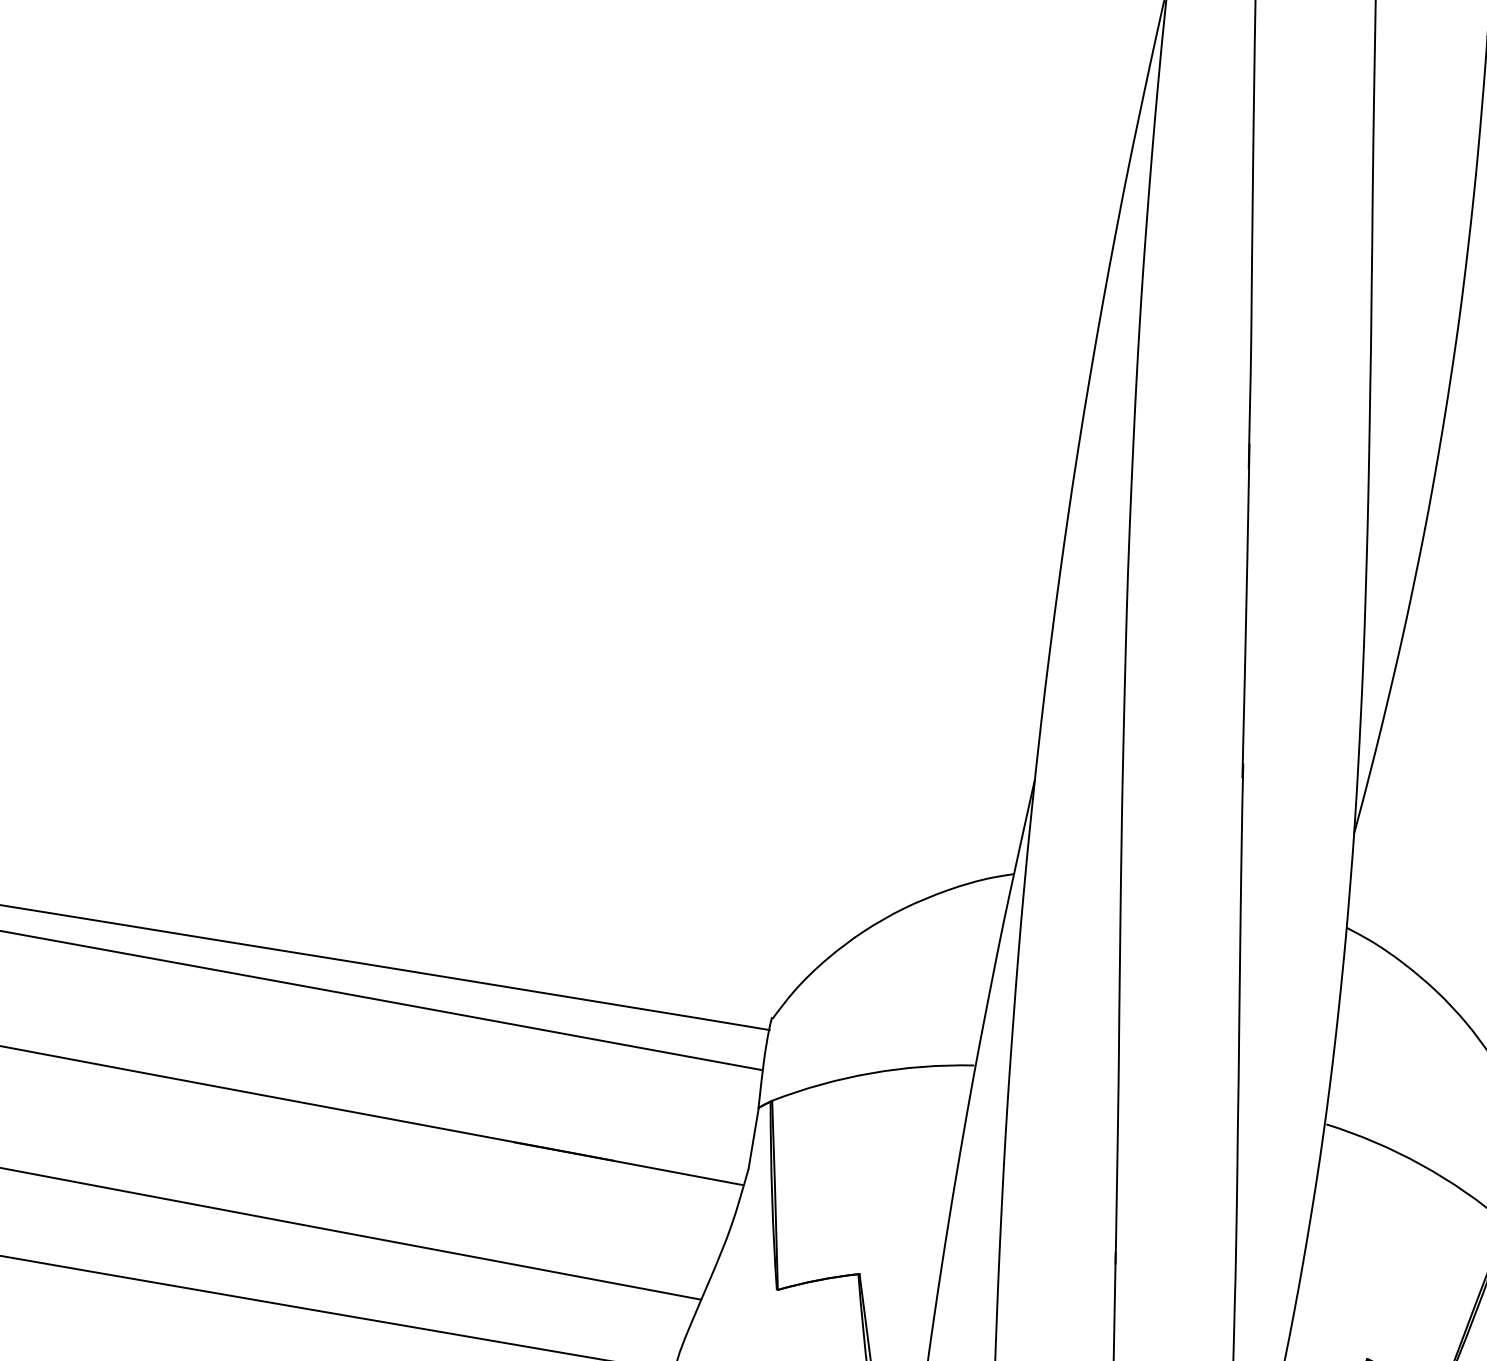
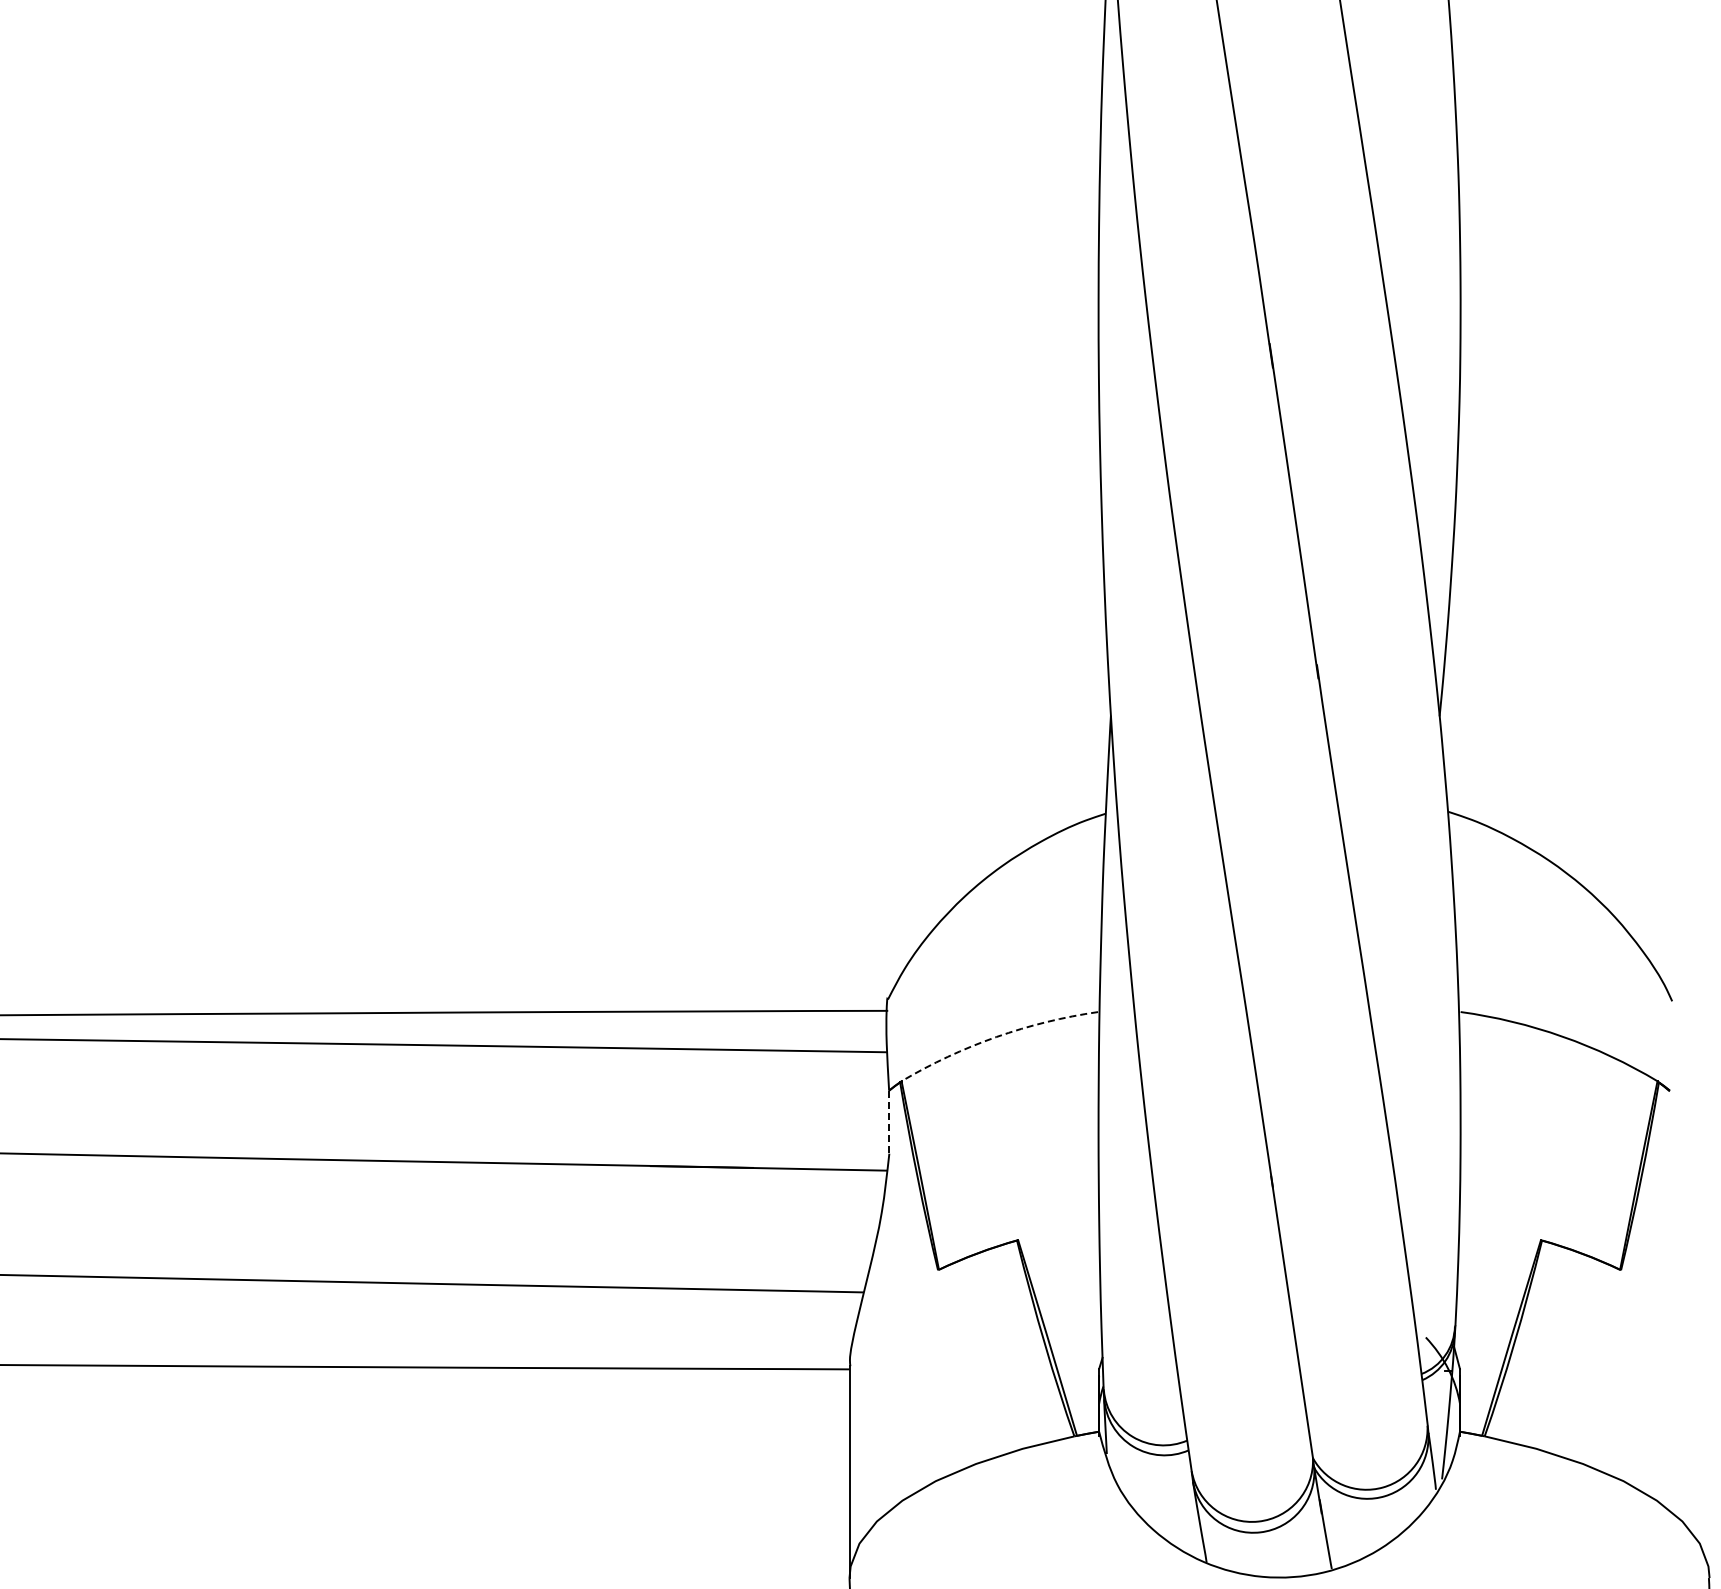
arc: (871, 1073) -> (996, 1037), solid -> dashed
line: (753, 1138) -> (889, 1122), solid -> dashed

